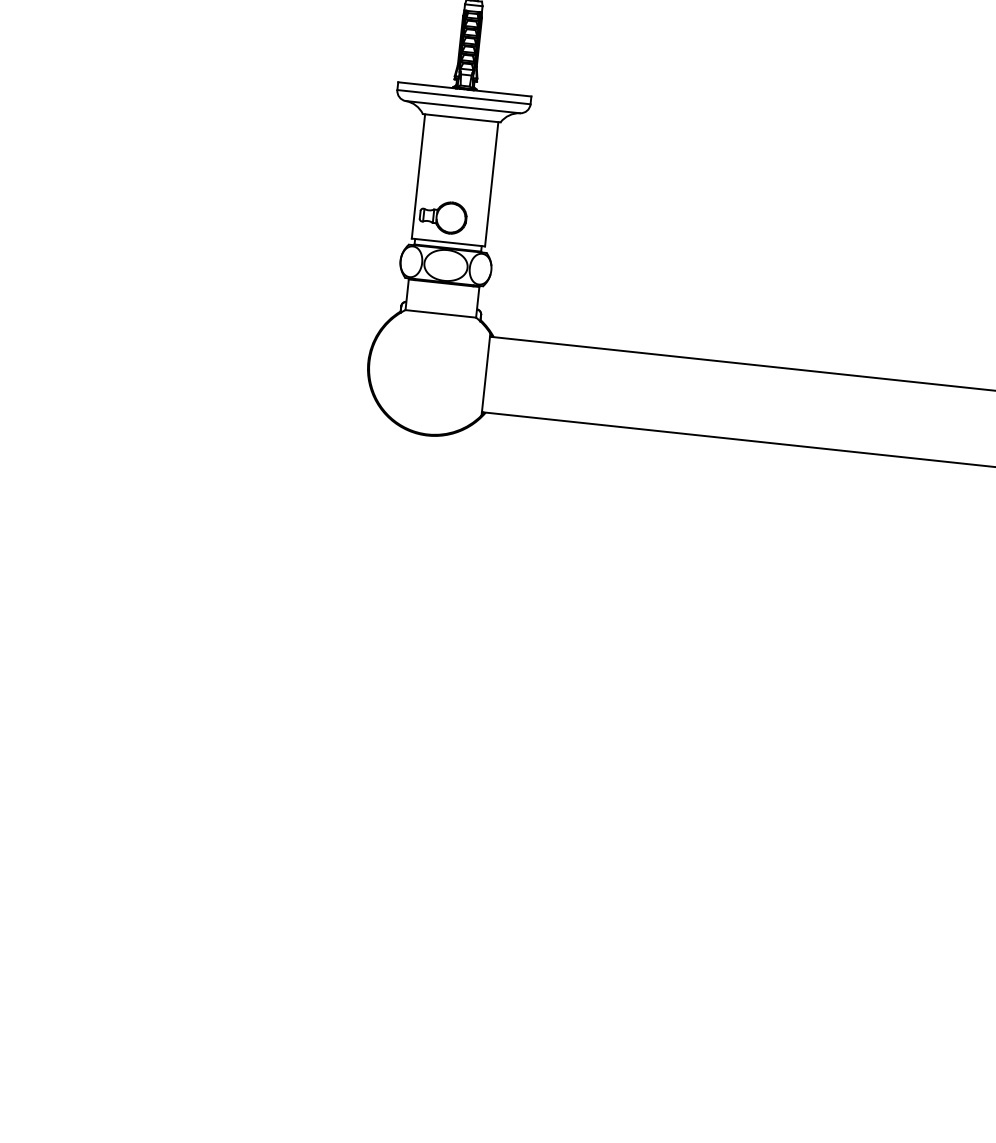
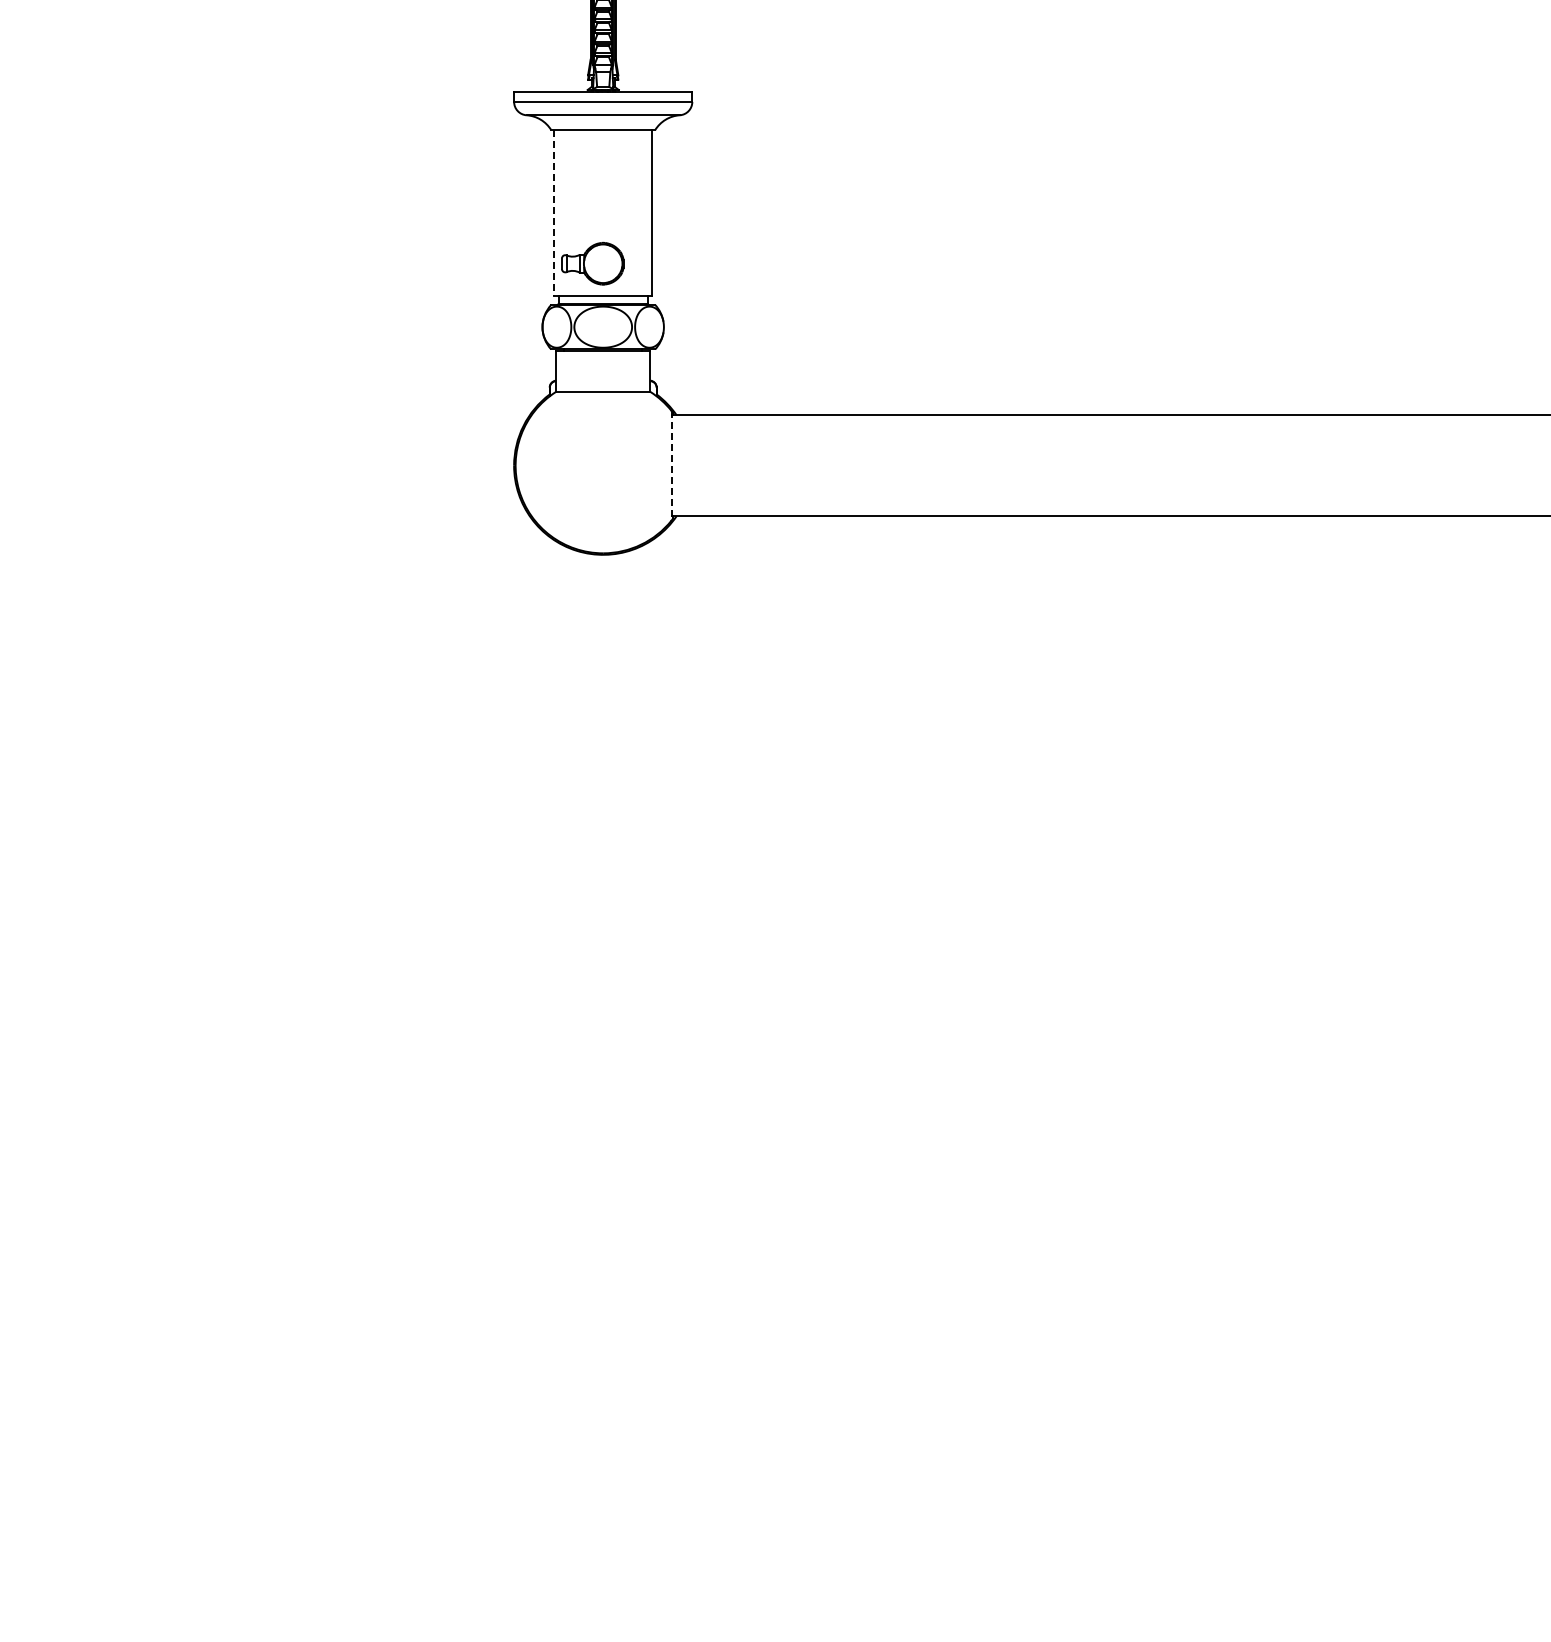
line: (418, 176) -> (554, 213), solid -> dashed
line: (485, 374) -> (671, 465), solid -> dashed

